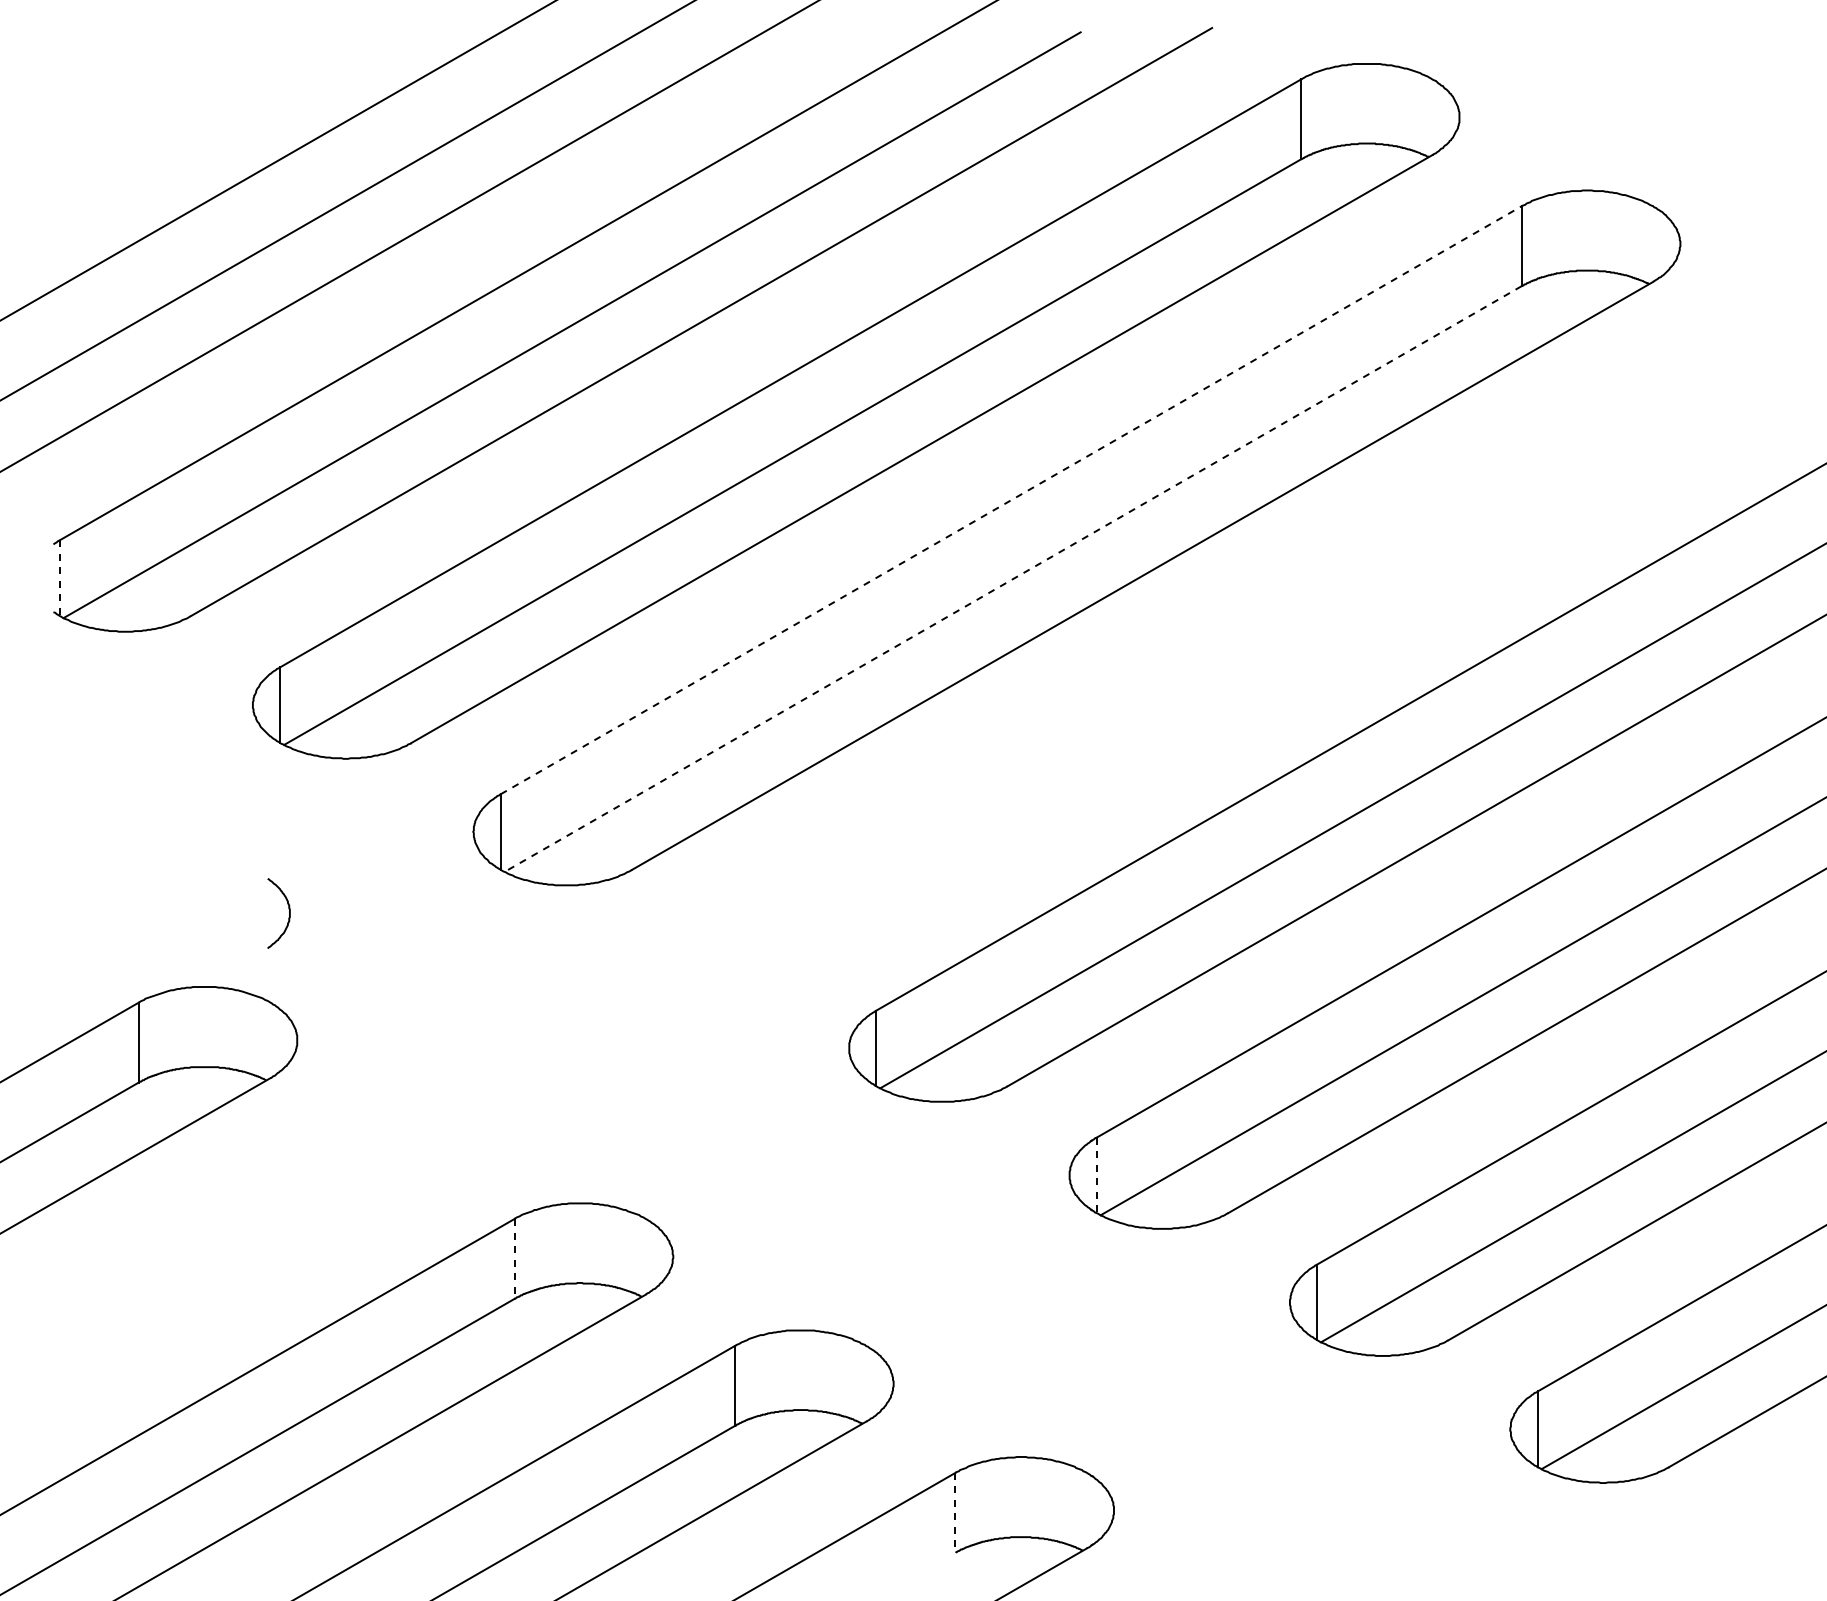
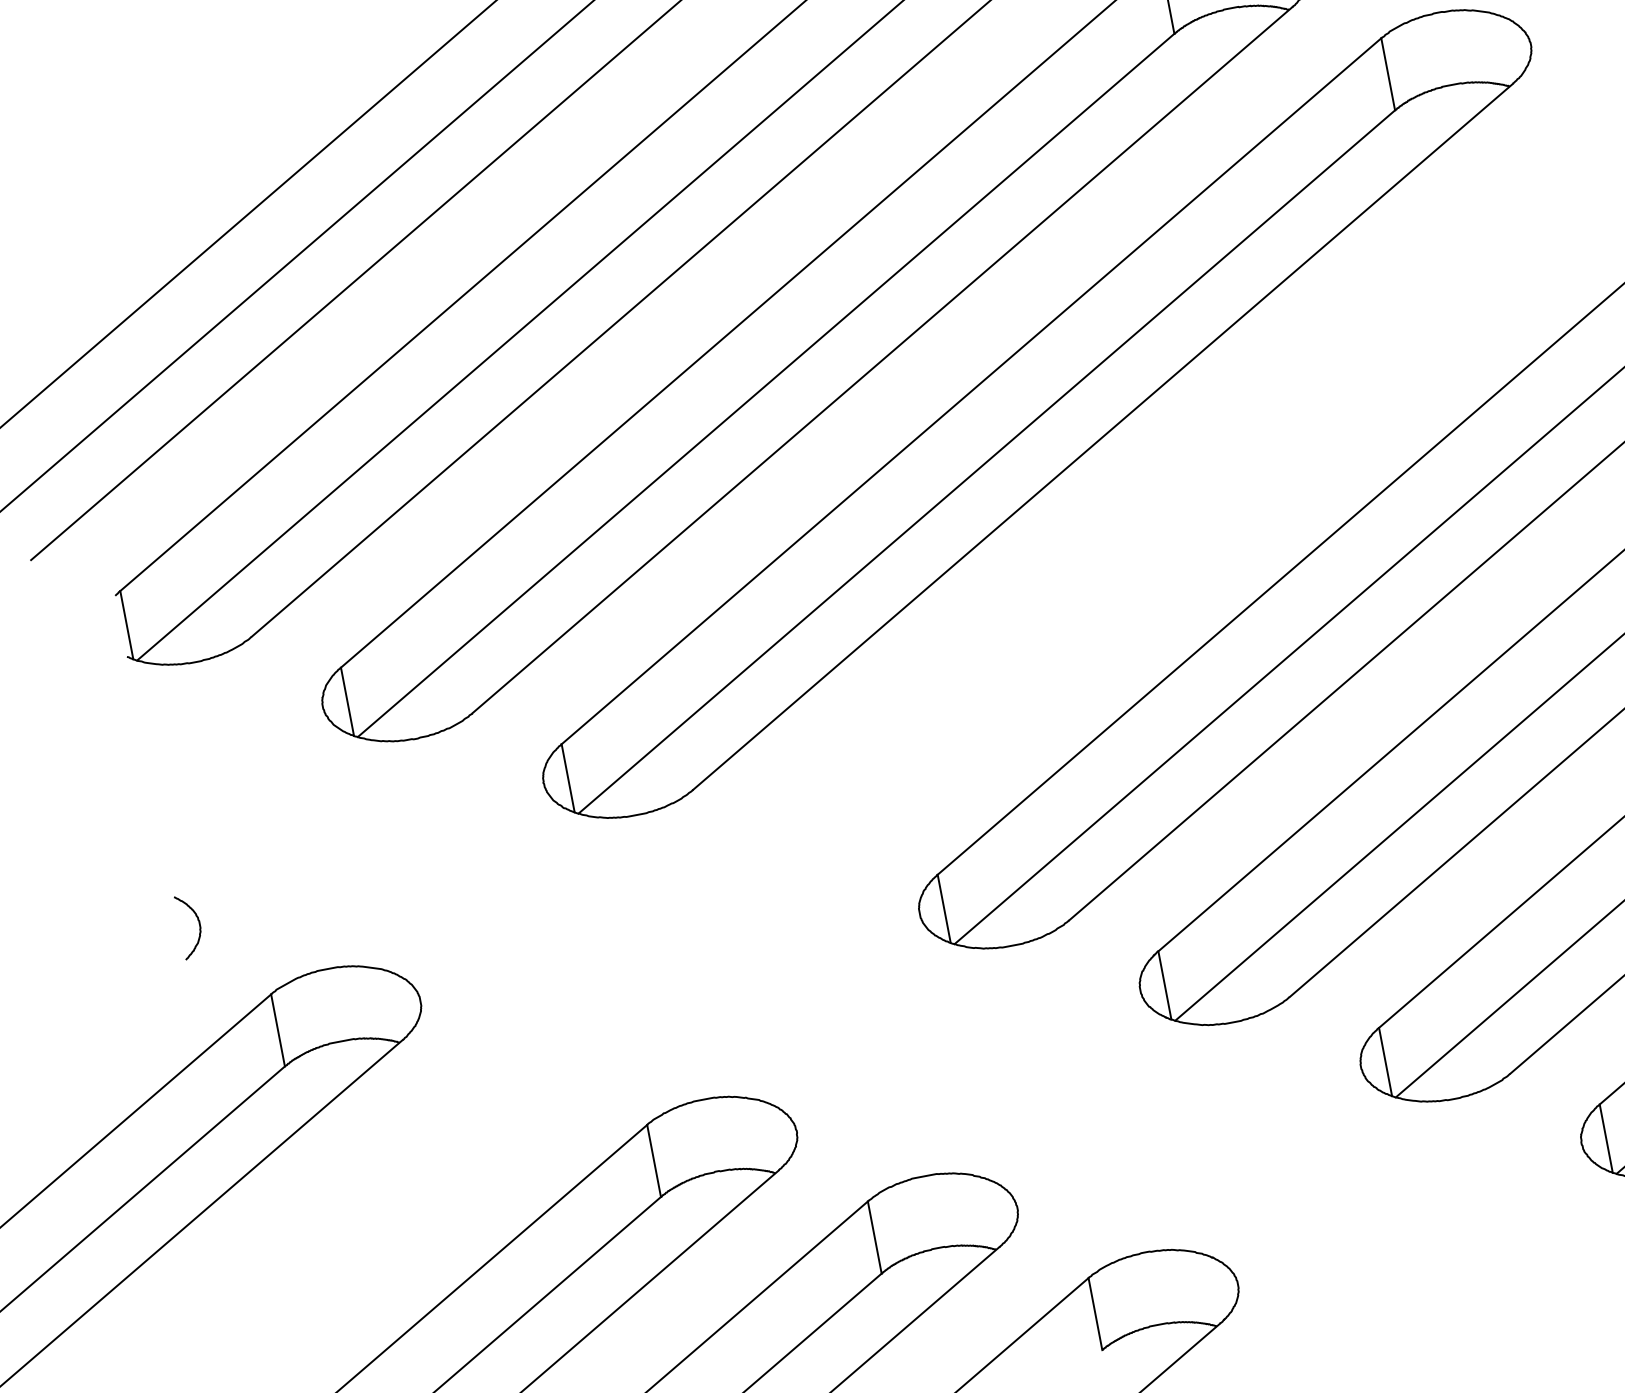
line: (1011, 500) -> (971, 391), dashed -> solid
line: (59, 578) -> (126, 625), dashed -> solid
line: (1013, 579) -> (987, 462), dashed -> solid
curve: (288, 909) -> (197, 921), moved
line: (1096, 1175) -> (1164, 985), dashed -> solid
line: (514, 1258) -> (653, 1160), dashed -> solid
line: (955, 1512) -> (1095, 1313), dashed -> solid

